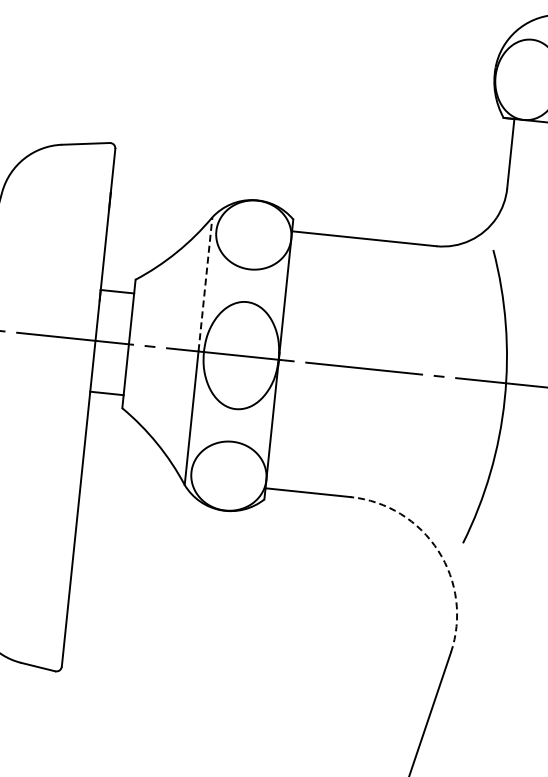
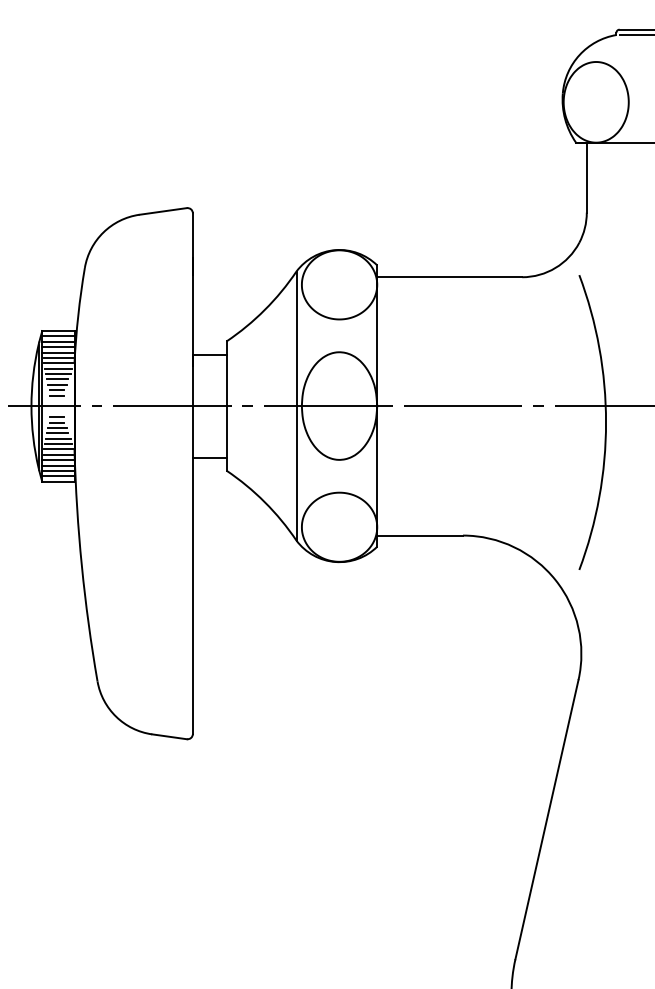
line: (205, 283) -> (296, 338), dashed -> solid
arc: (438, 551) -> (555, 580), dashed -> solid

